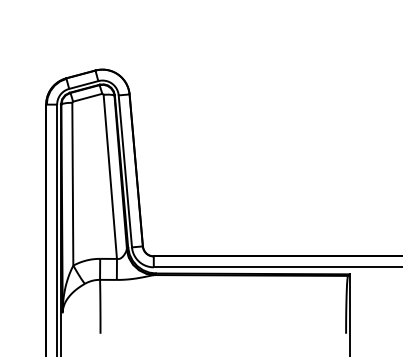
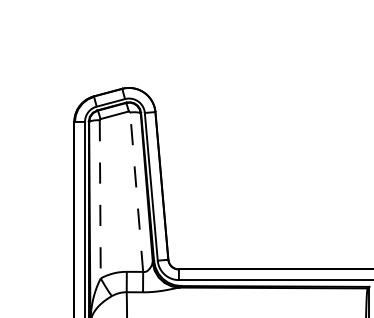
line: (110, 176) -> (136, 191), solid -> dashed
line: (72, 184) -> (99, 199), solid -> dashed

